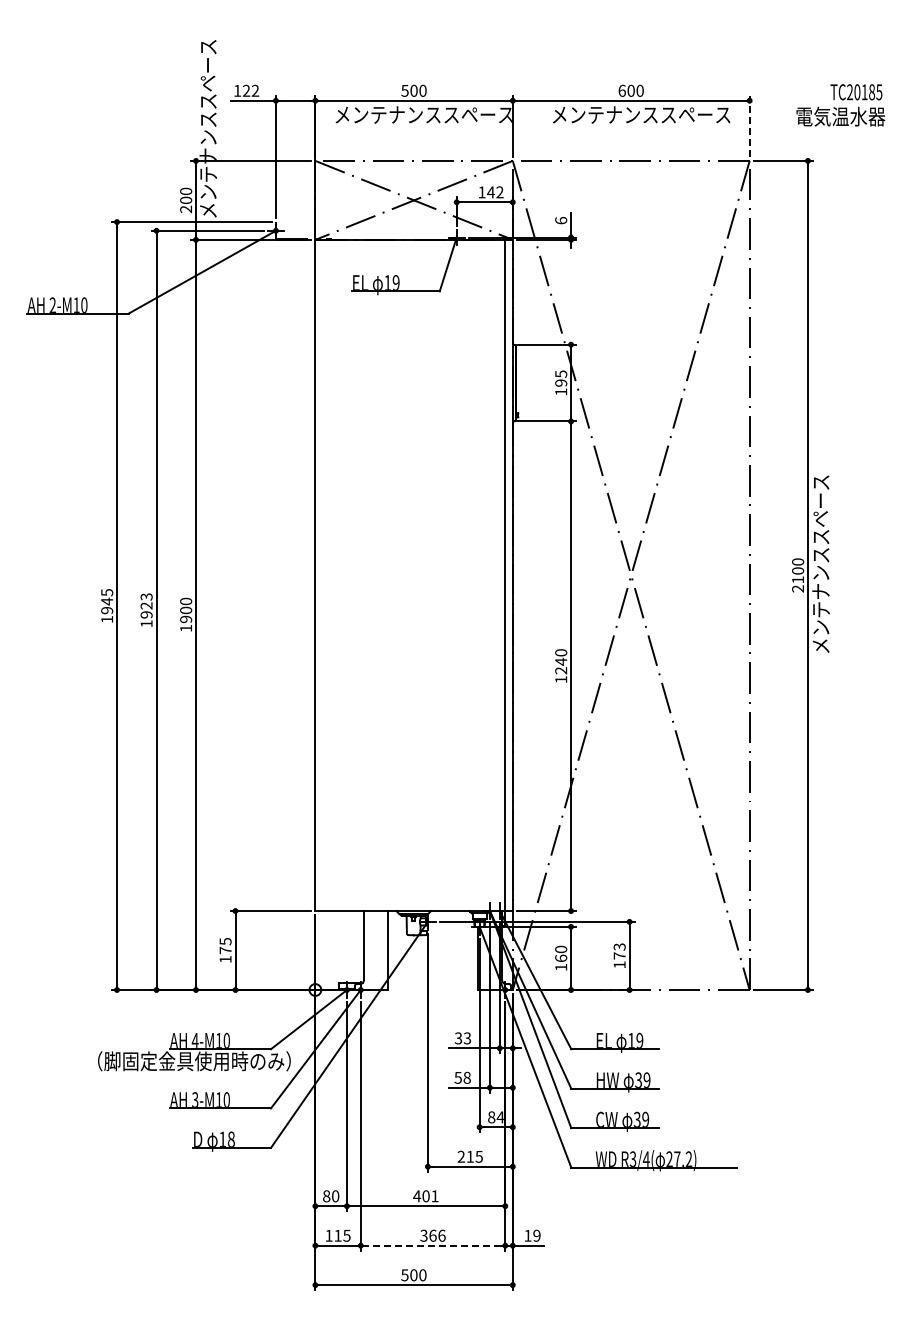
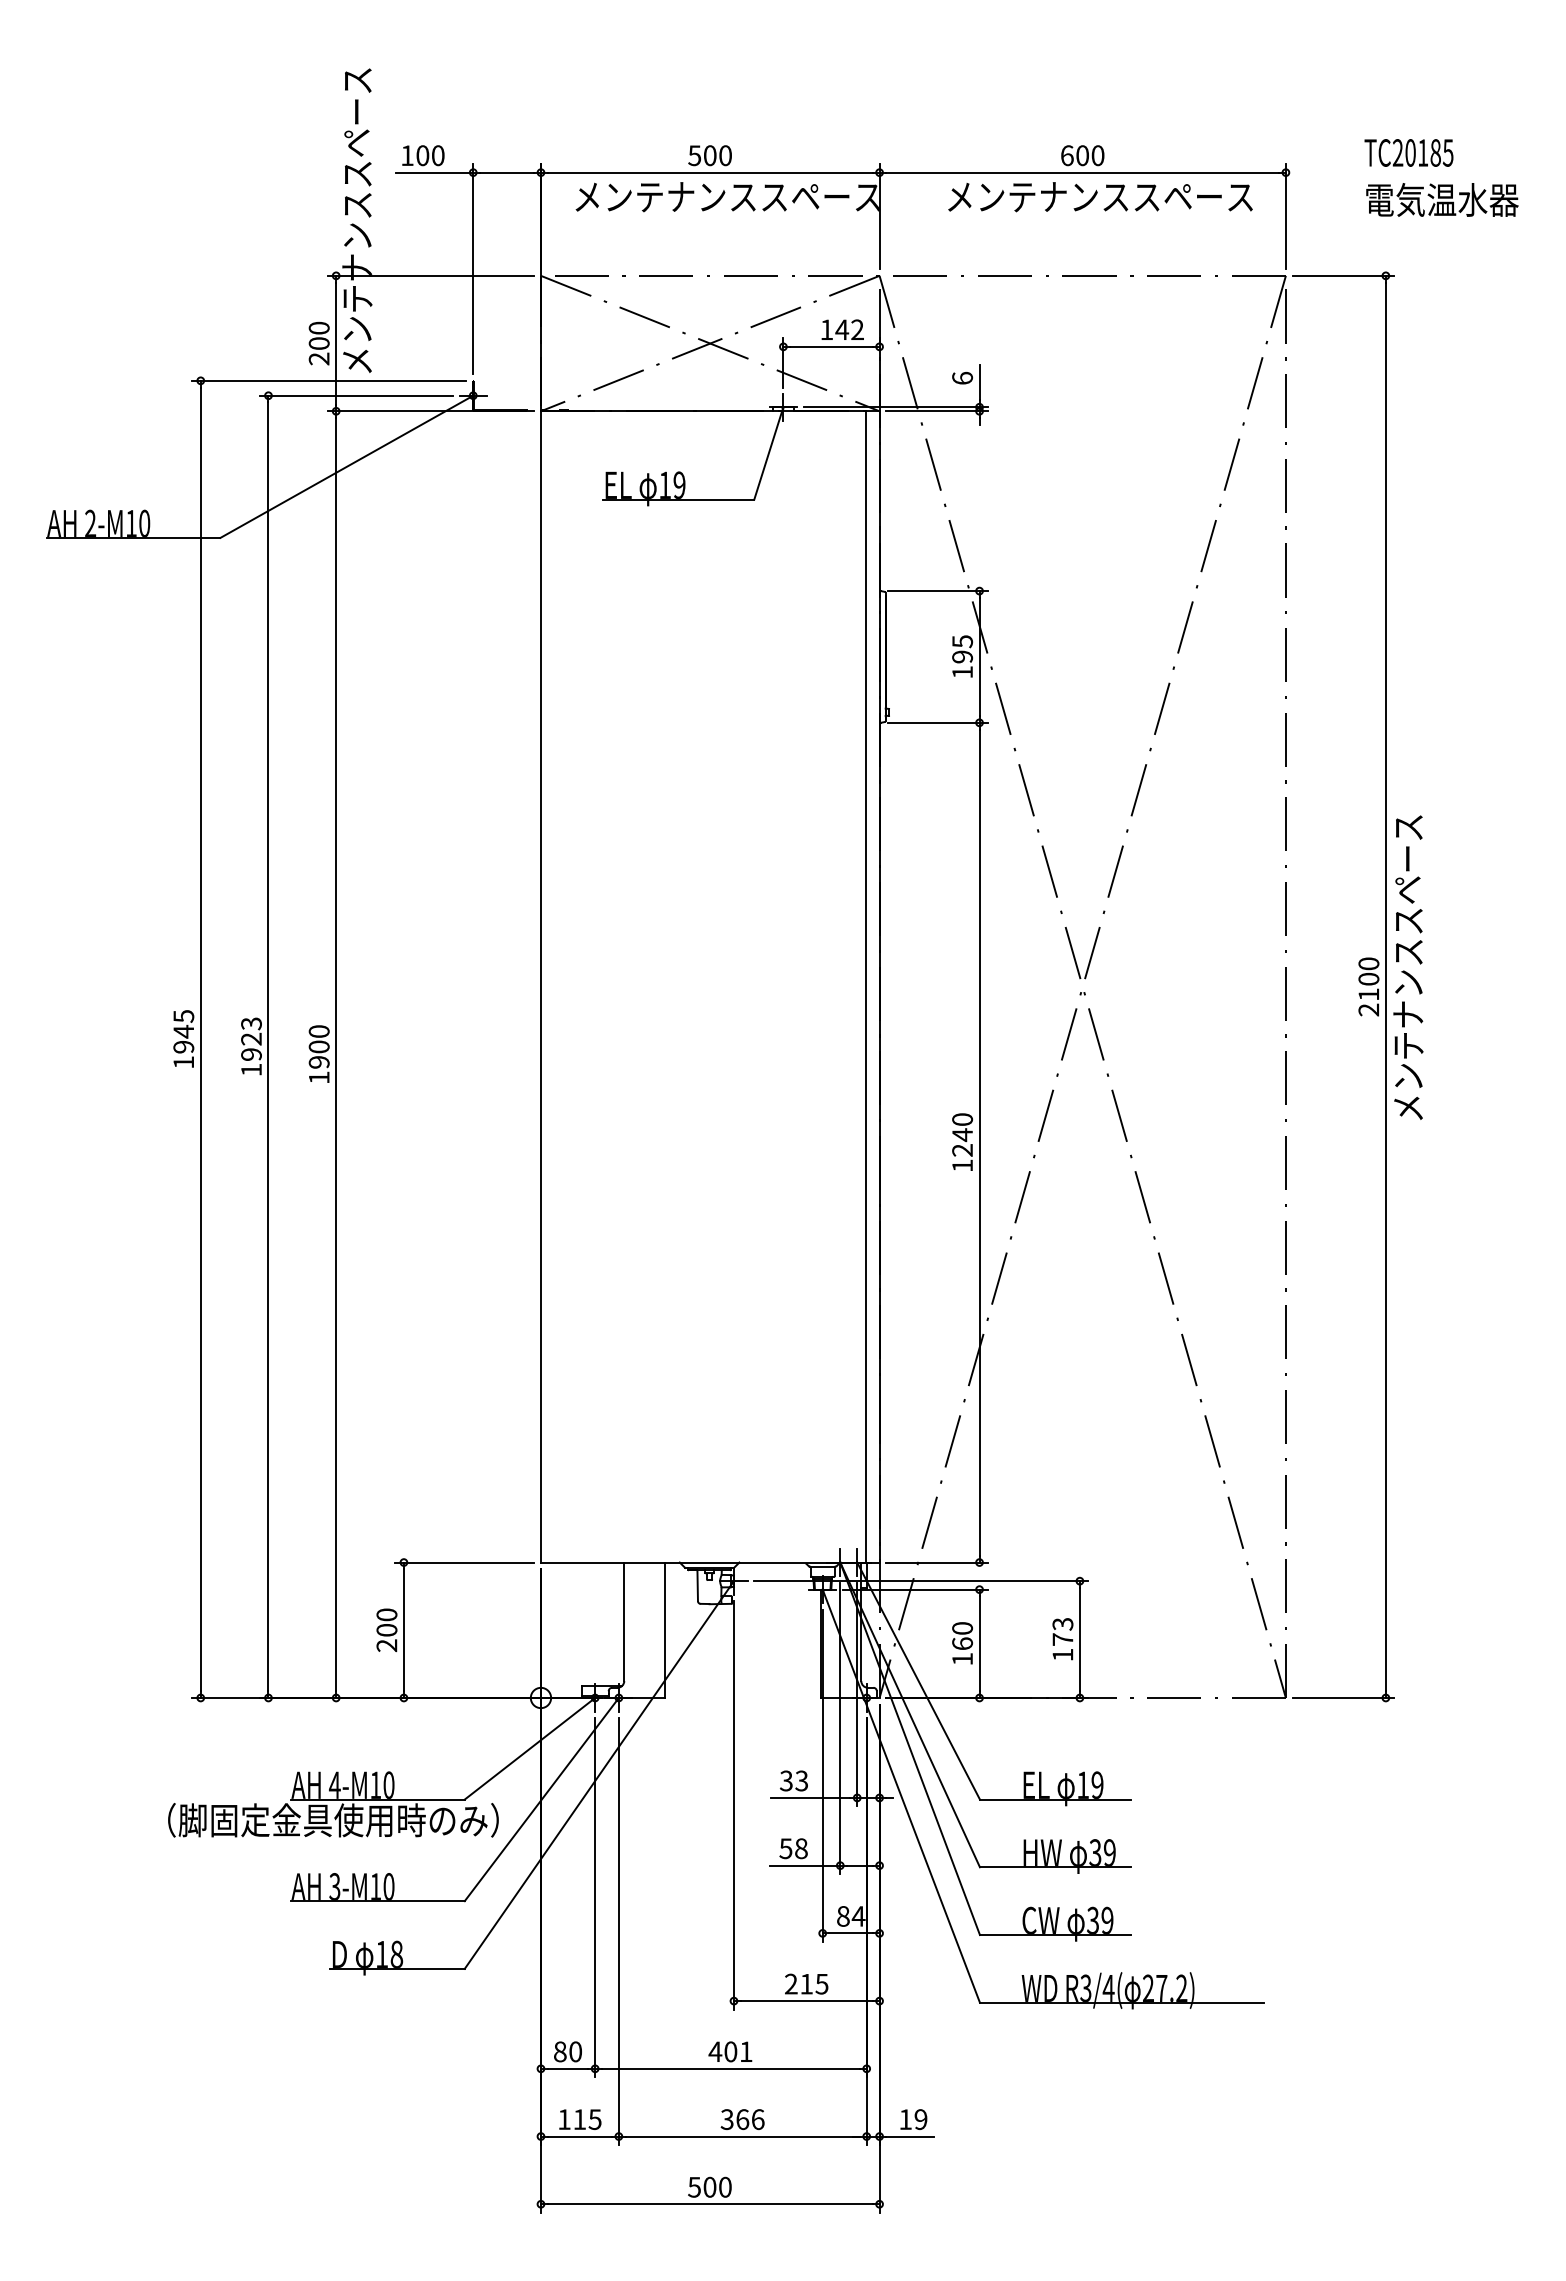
text: (250, 90) -> (429, 155), 122 -> 100
text: (856, 92) -> (1409, 153), moved
line: (749, 126) -> (1285, 216), dashed -> solid
text: (225, 950) -> (386, 1630), 175 -> 200
line: (432, 1245) -> (741, 2136), dashed -> solid

